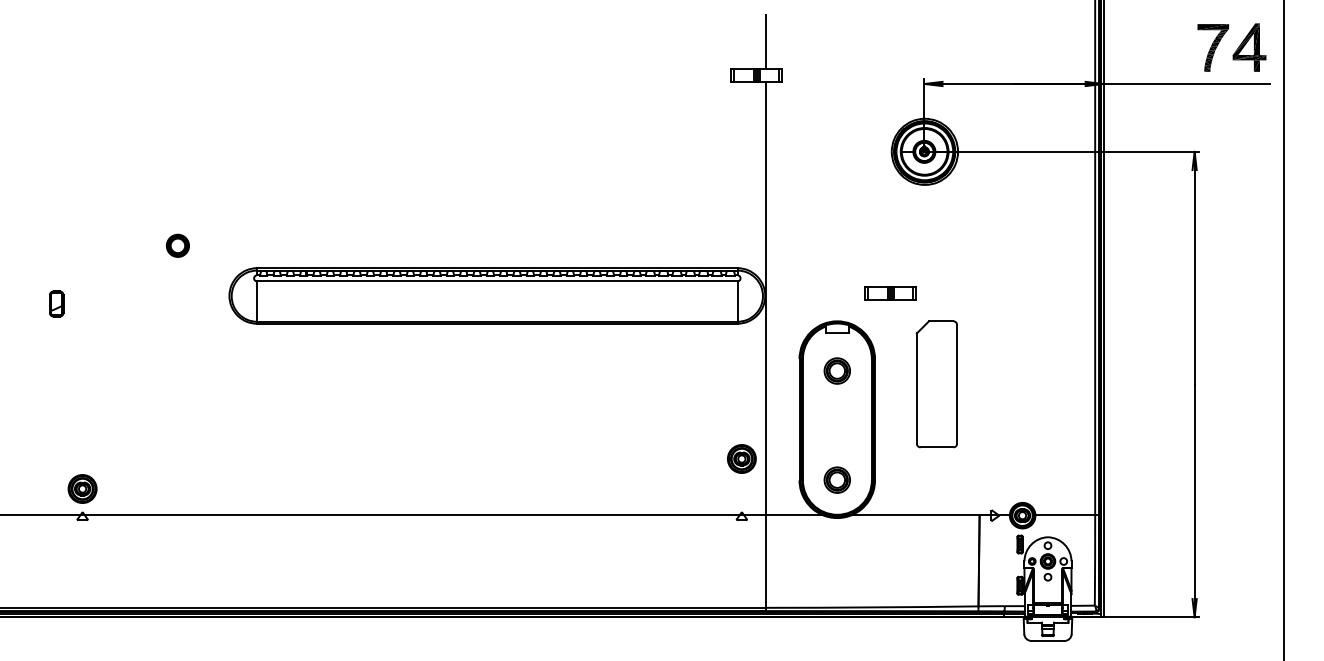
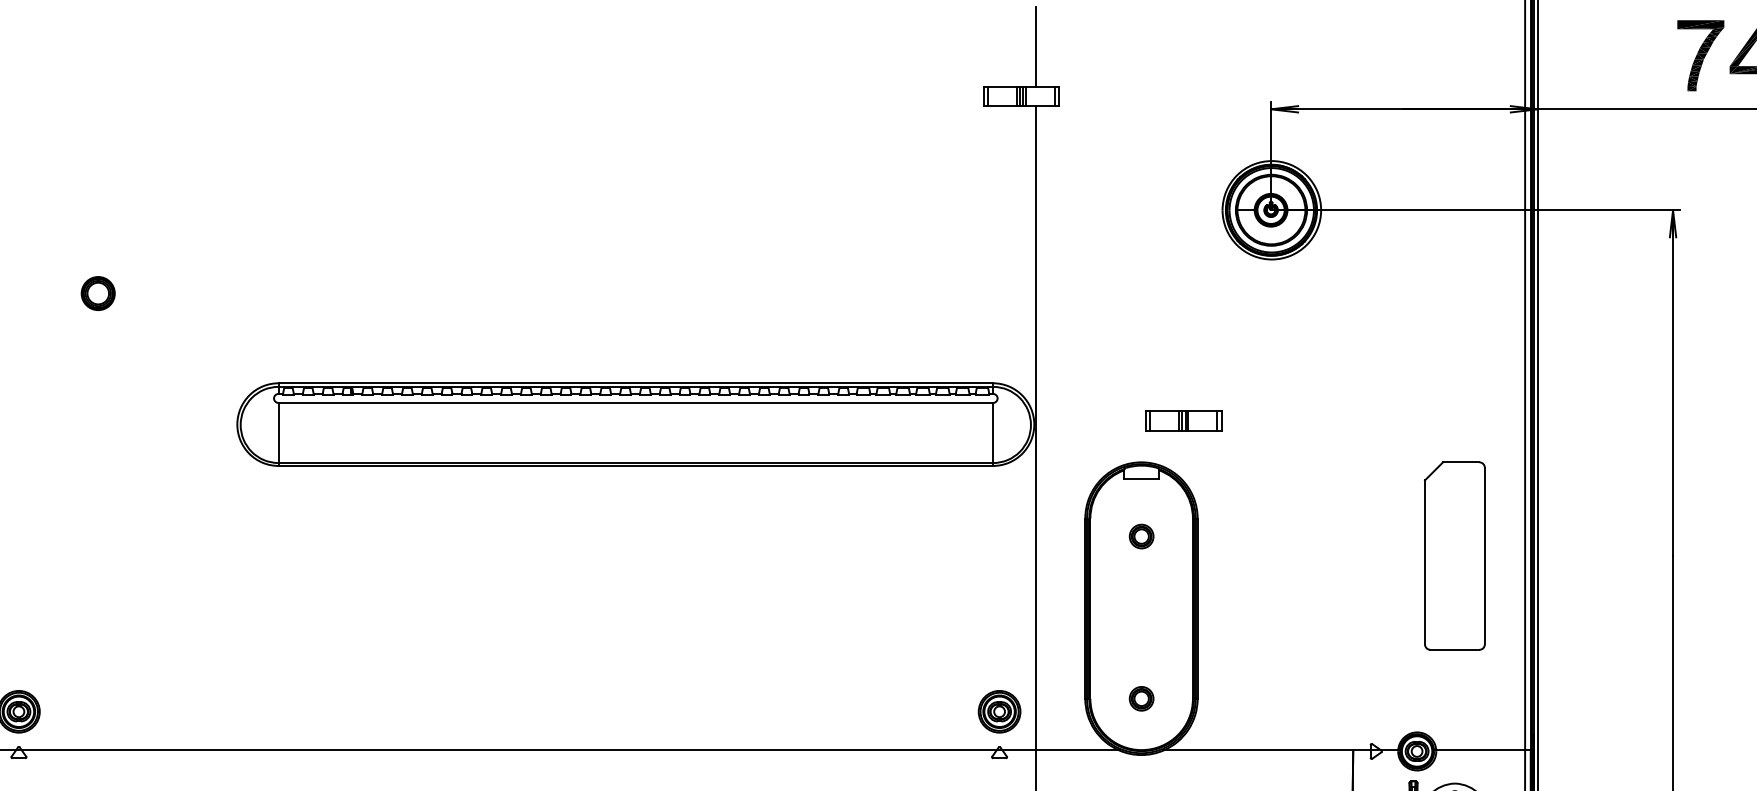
part: (177, 245) -> (97, 293), moved
part: (890, 293) -> (1183, 420), moved
part: (837, 371) -> (1141, 536), size x0.62
part: (936, 384) -> (1454, 556), moved
part: (741, 458) -> (999, 711), moved
part: (837, 480) -> (1141, 699), size x0.62

